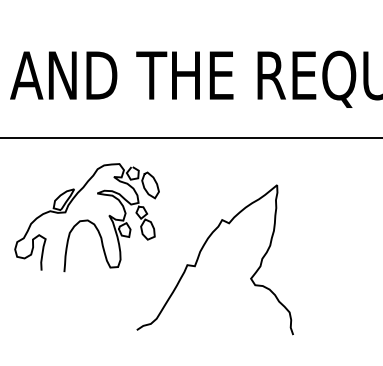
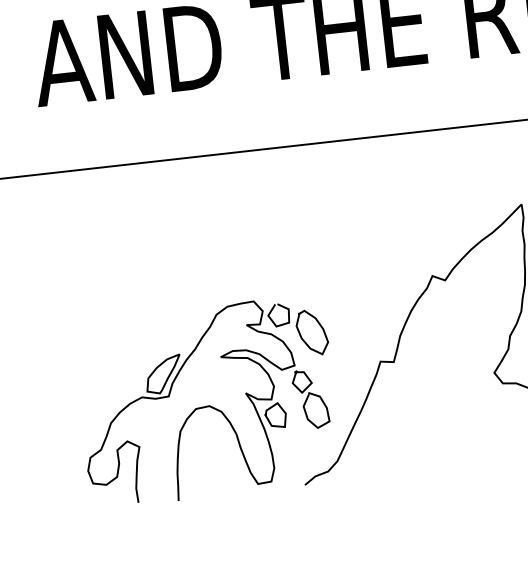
part: (86, 217) -> (206, 401), moved

